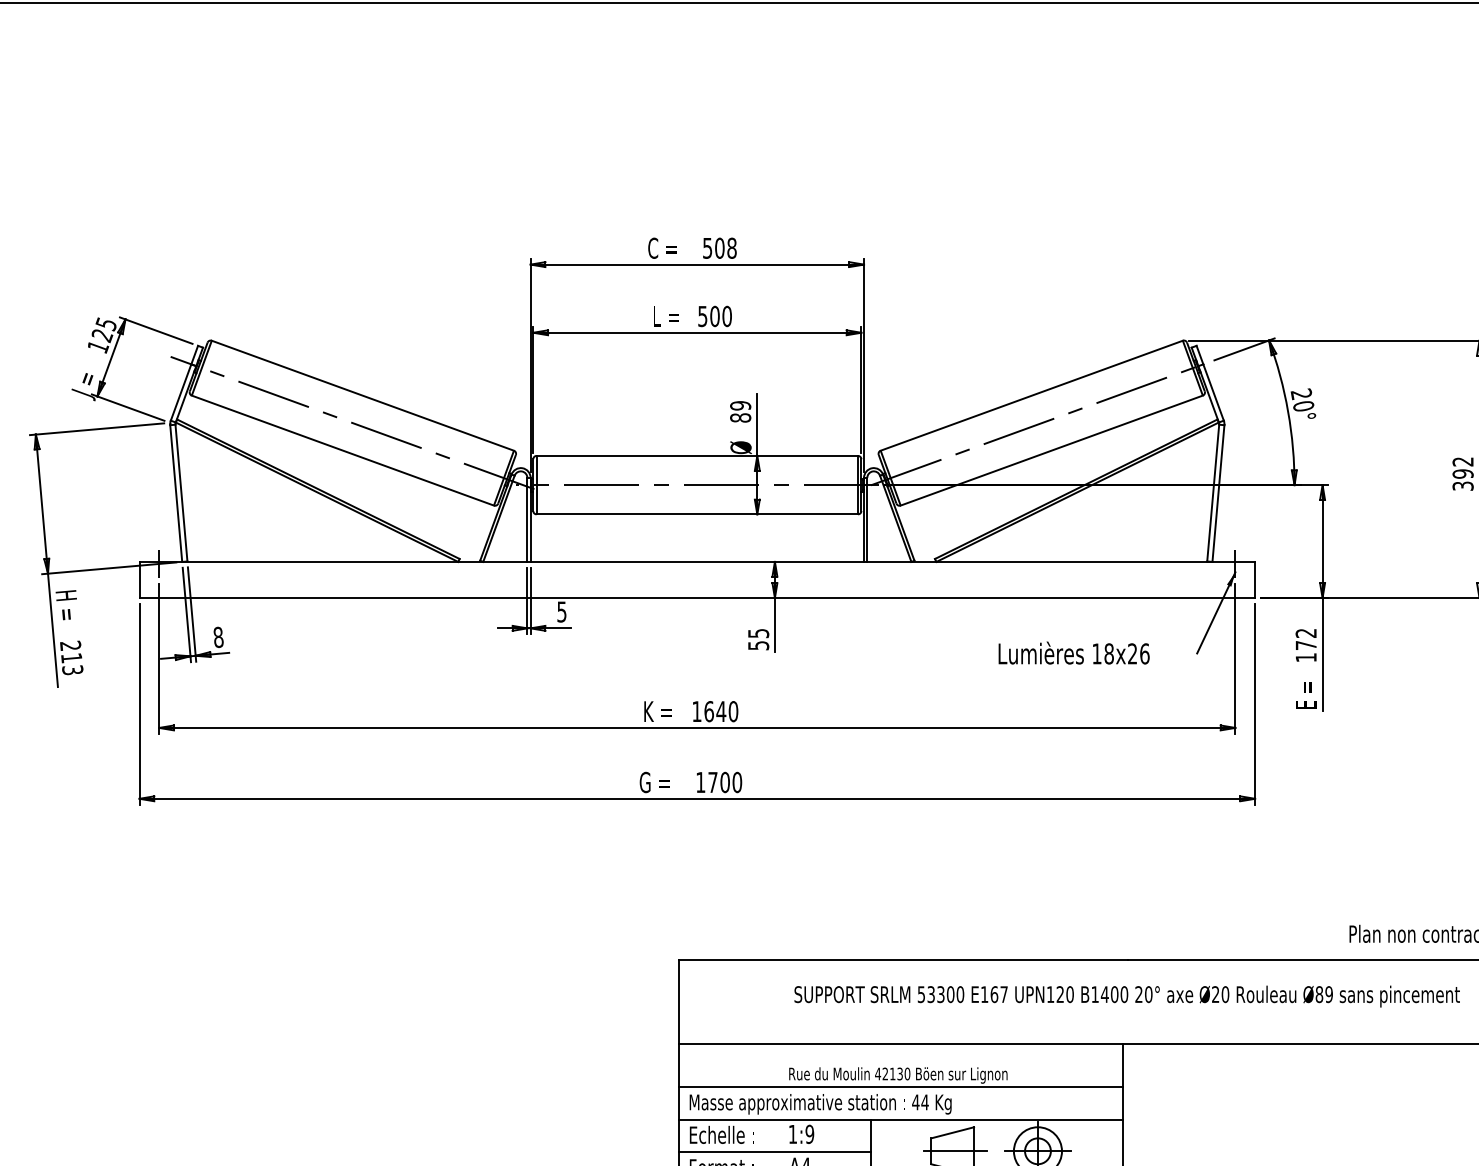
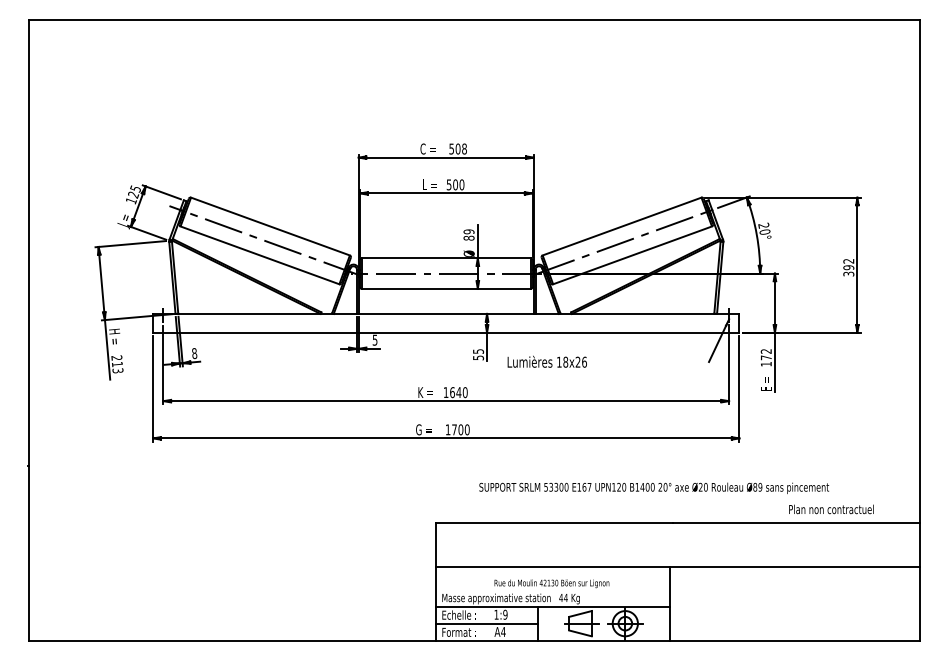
text: (1072, 652) -> (546, 361), moved
text: (1127, 994) -> (654, 487), moved
line: (901, 1086) -> (553, 589), removed

